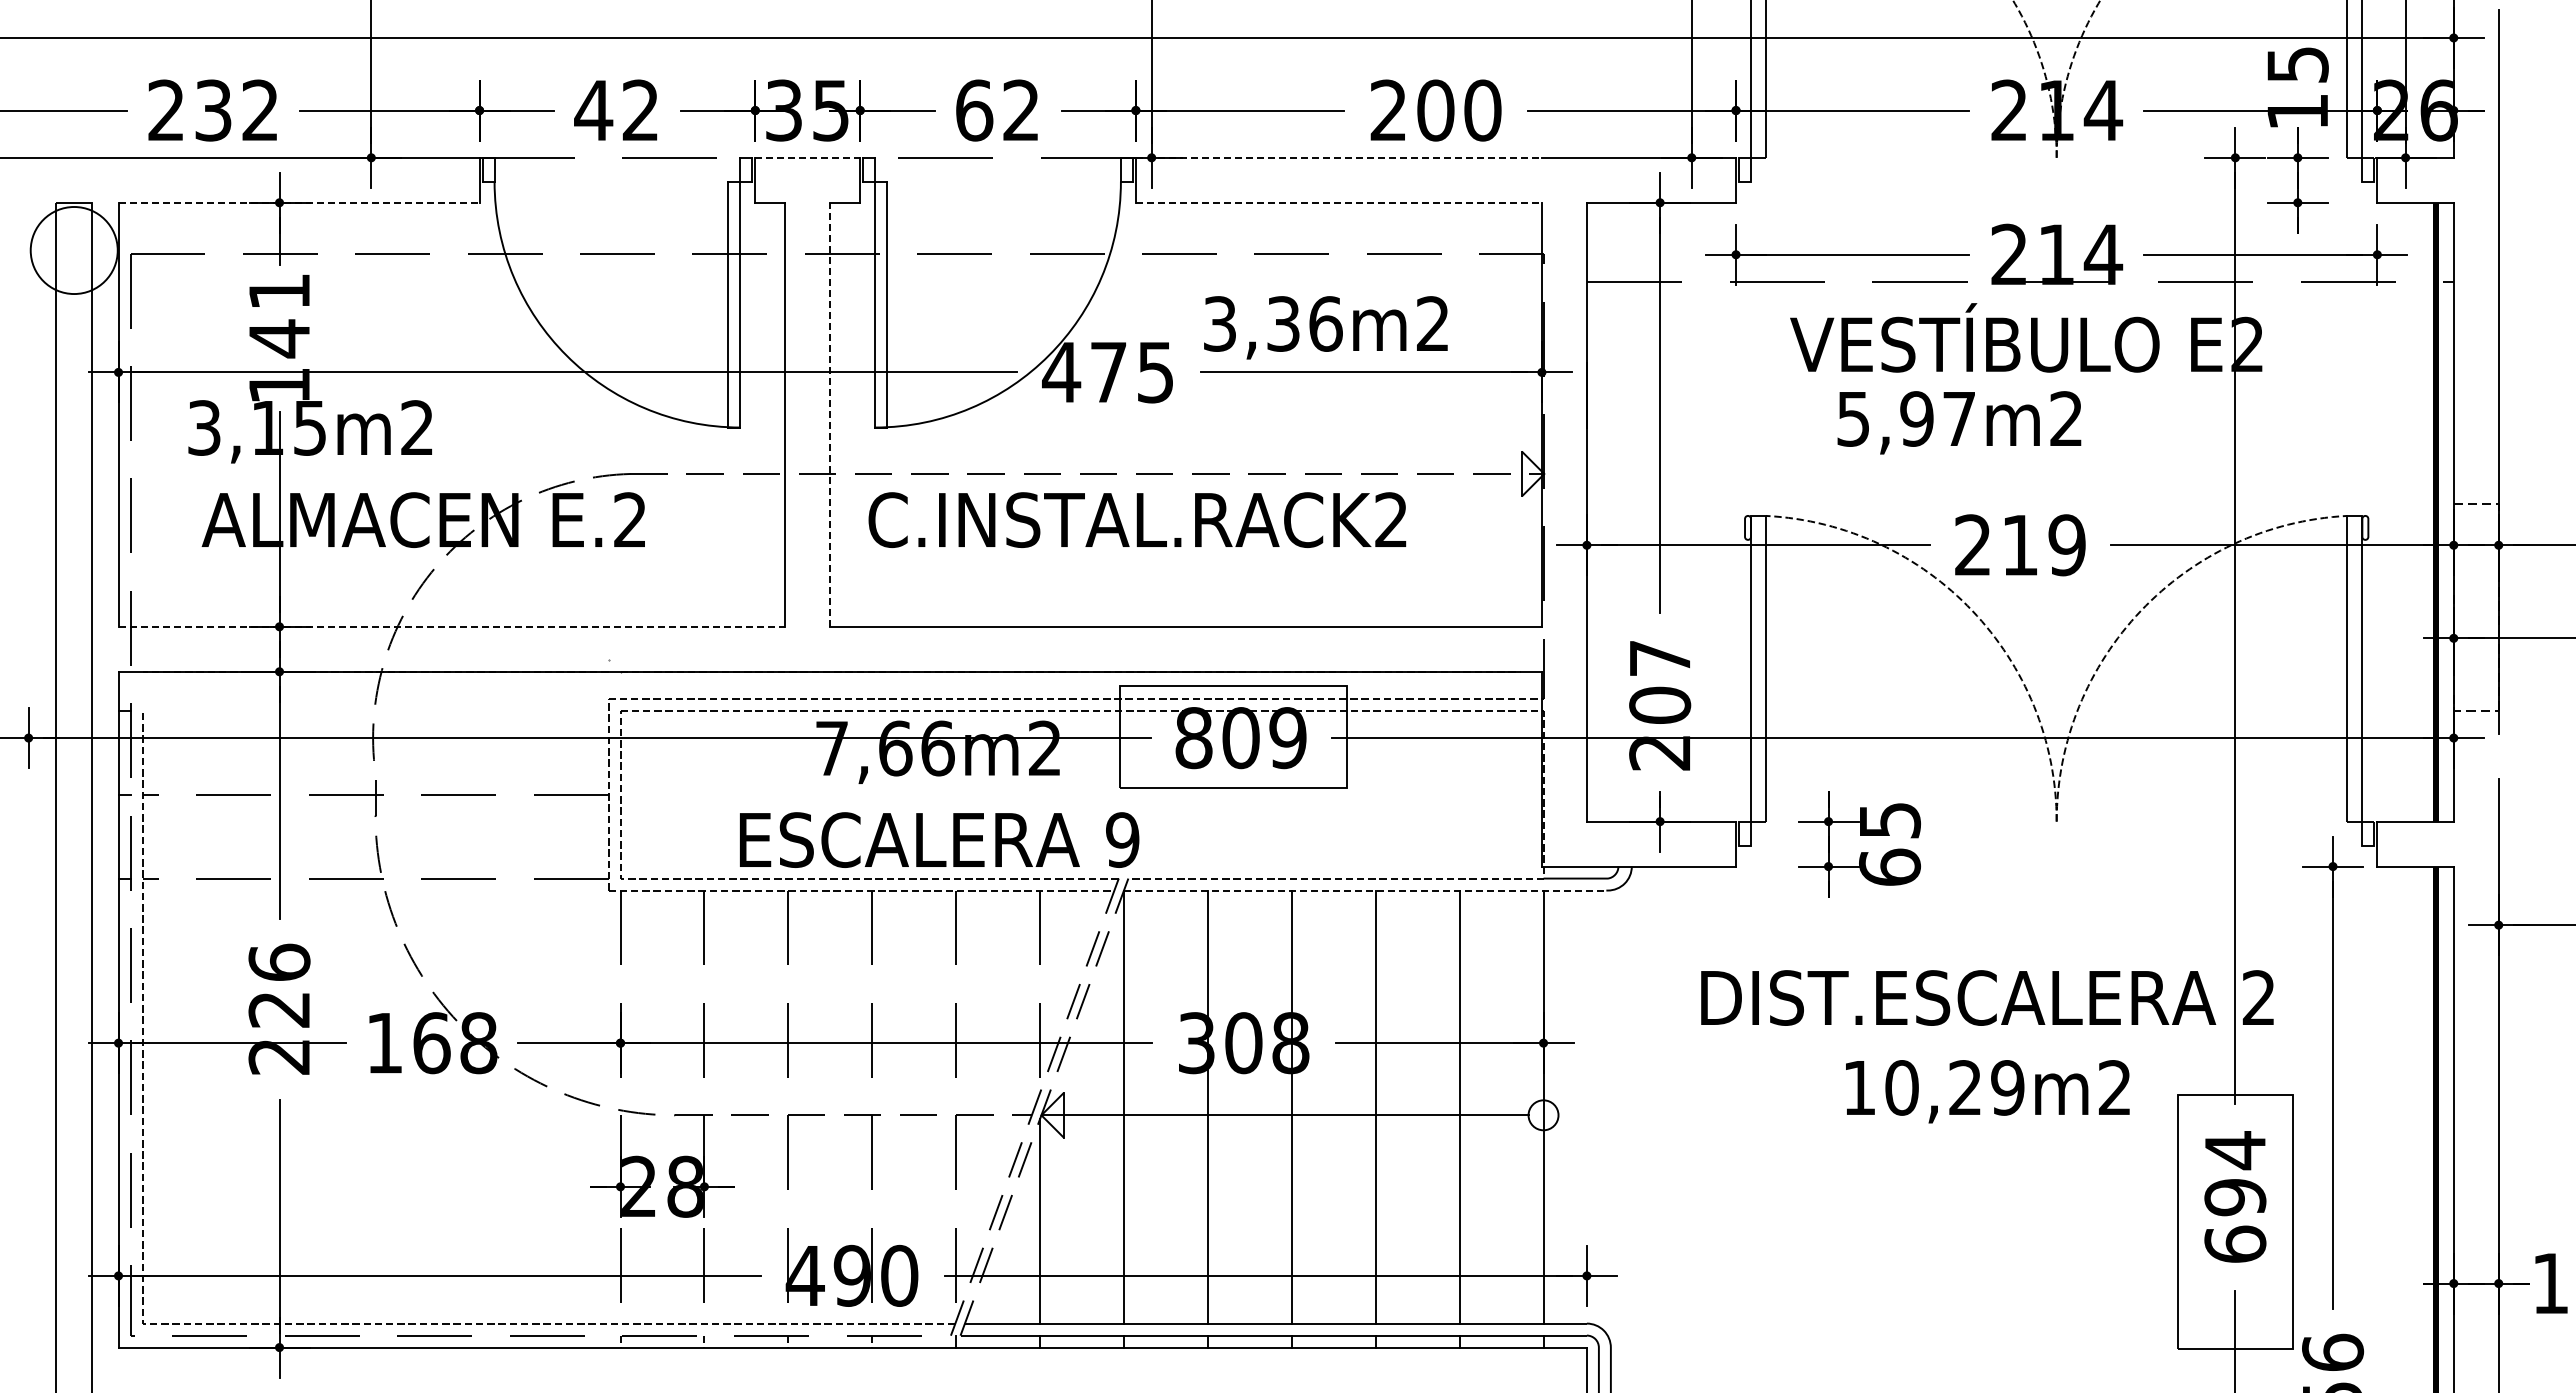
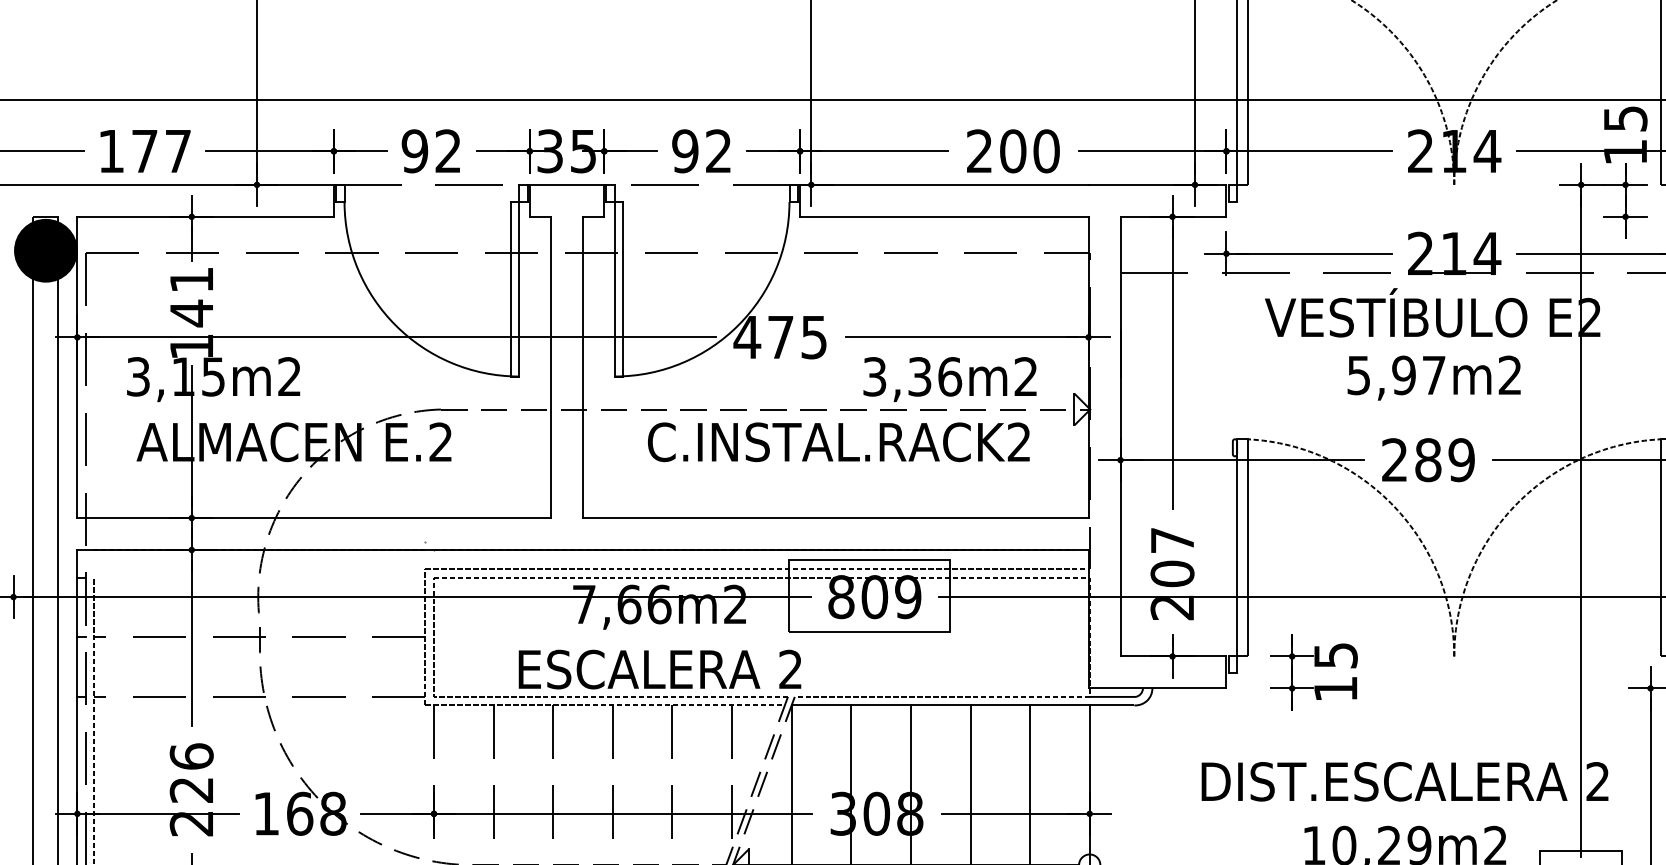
text: (212, 110) -> (144, 151), 232 -> 177
text: (593, 110) -> (414, 151), 42 -> 92
text: (974, 110) -> (685, 151), 62 -> 92
line: (808, 157) -> (567, 184), dashed -> solid
line: (1339, 157) -> (944, 184), dashed -> solid
line: (299, 202) -> (205, 216), dashed -> solid
line: (1339, 202) -> (944, 216), dashed -> solid
fill: (73, 250) -> (45, 250), added
text: (1325, 327) -> (949, 379), moved
line: (830, 414) -> (583, 367), dashed -> solid
text: (1959, 422) -> (1434, 377), moved
text: (1137, 519) -> (838, 441), moved
text: (2019, 545) -> (1427, 460), 219 -> 289
line: (452, 626) -> (314, 517), dashed -> solid
text: (1122, 839) -> (790, 669), 9 -> 2
text: (1890, 866) -> (1336, 688), 65 -> 15
line: (1365, 890) -> (963, 705), dashed -> solid

